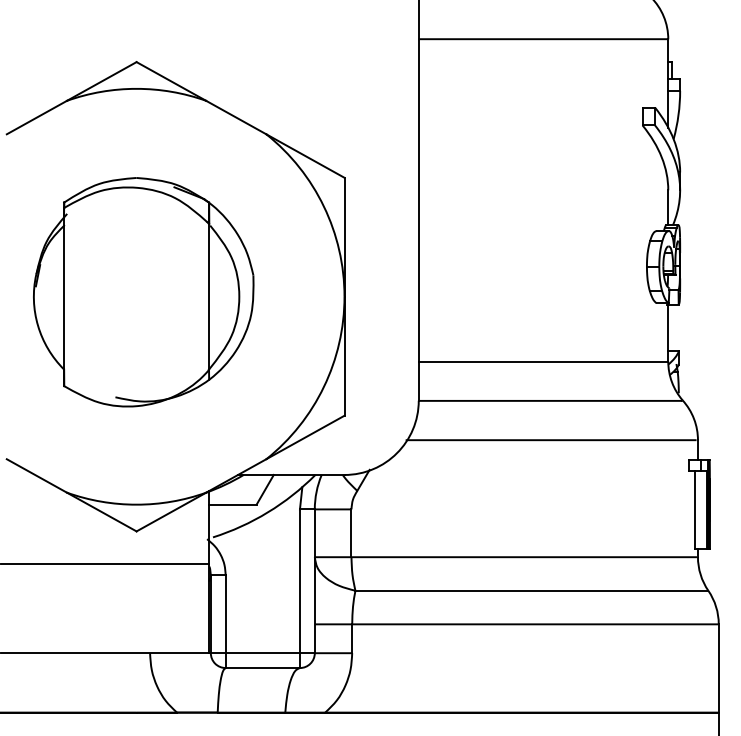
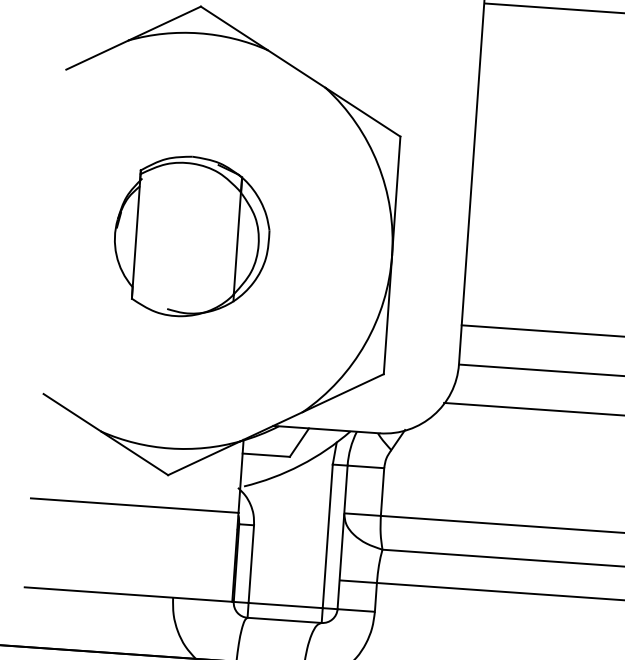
part: (143, 292) -> (191, 237), size x0.7

